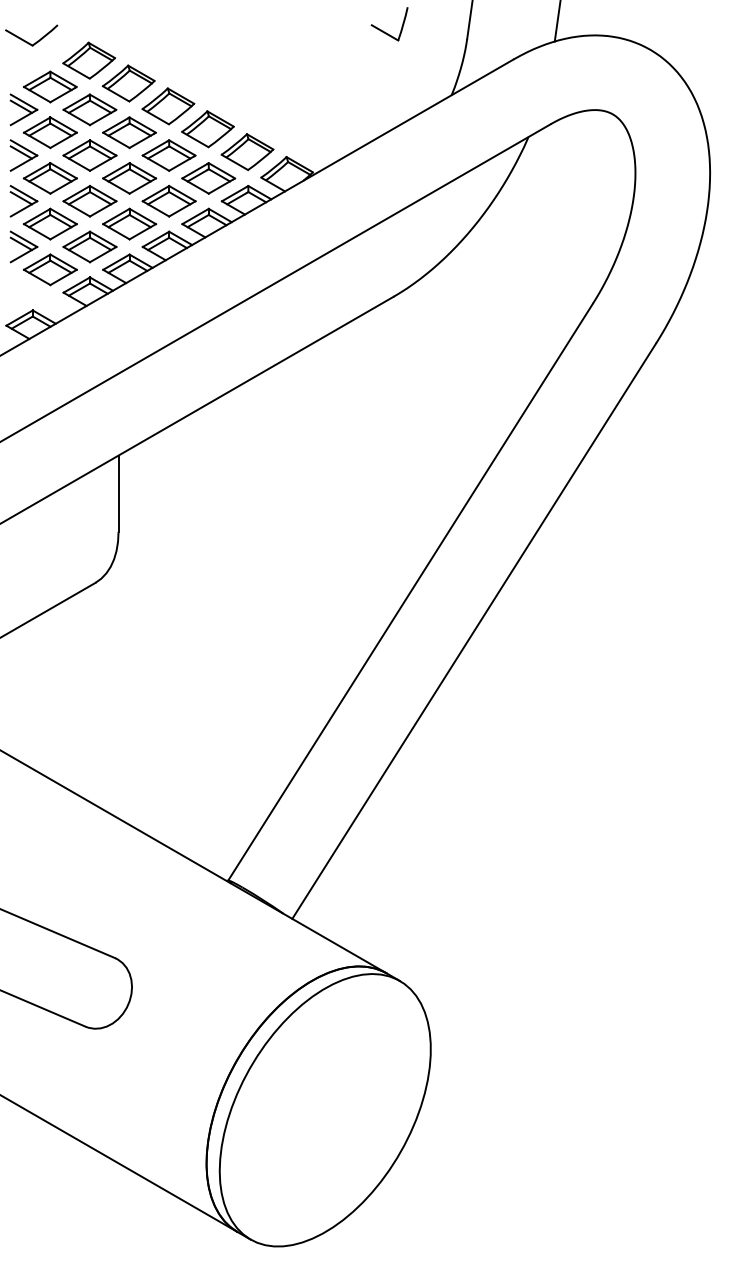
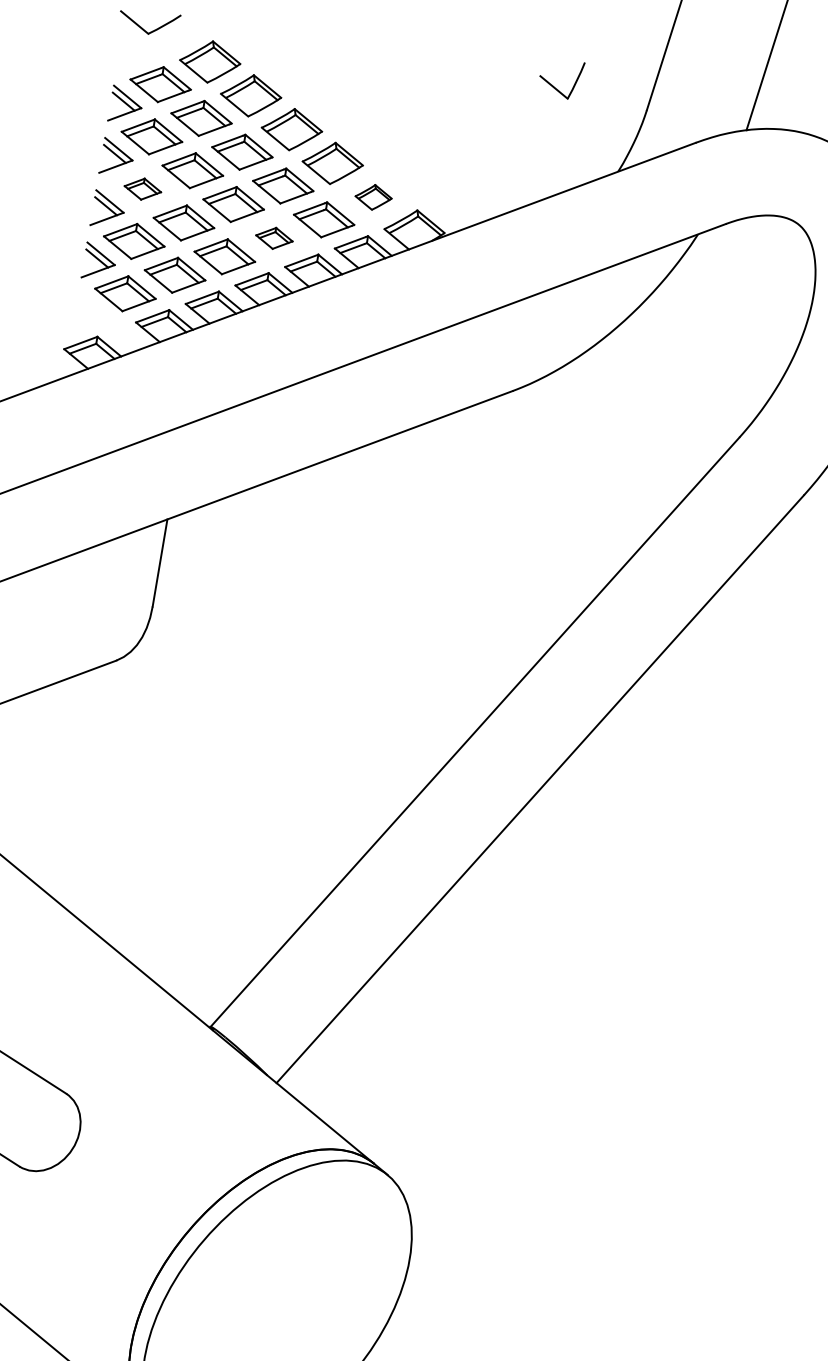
part: (247, 152) -> (373, 197), size x0.6
part: (49, 178) -> (142, 189), size x0.6
part: (168, 201) -> (273, 238), size x0.6

